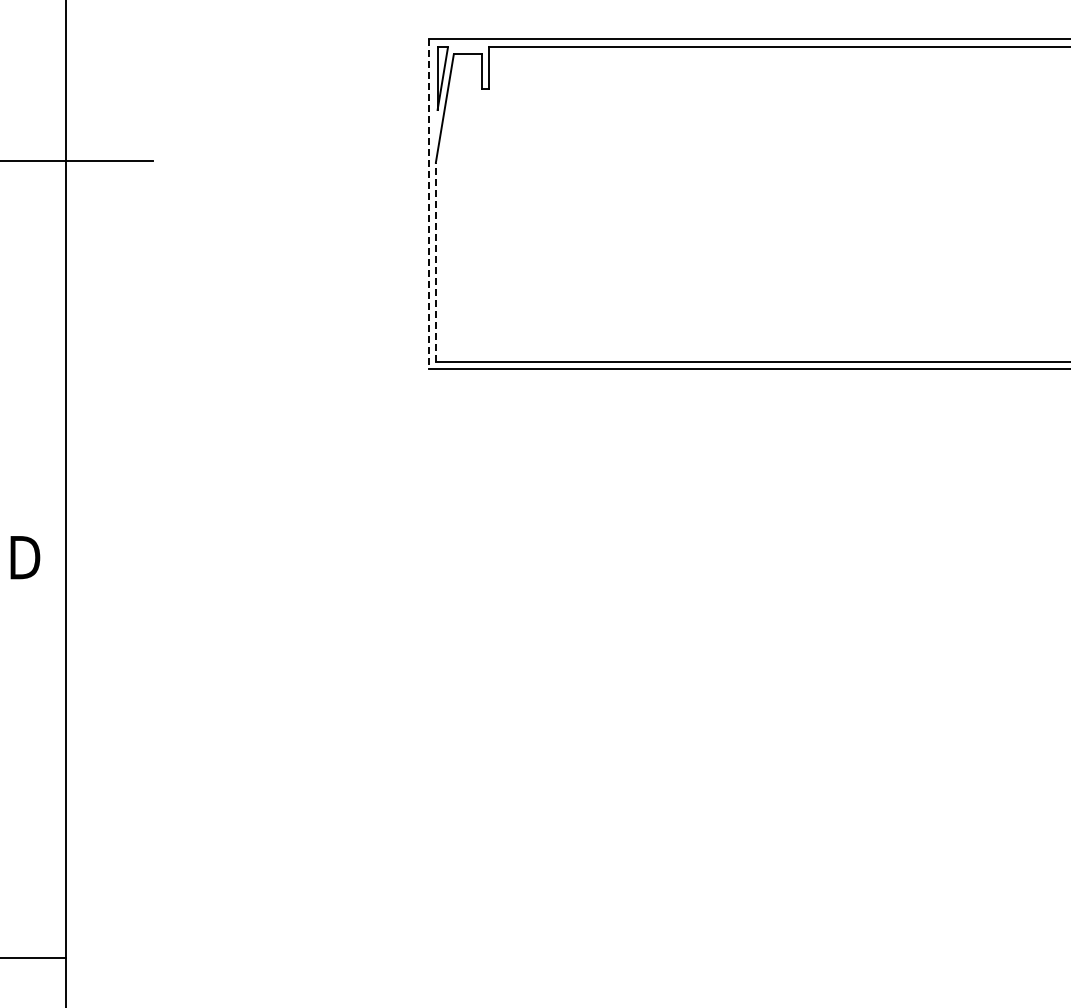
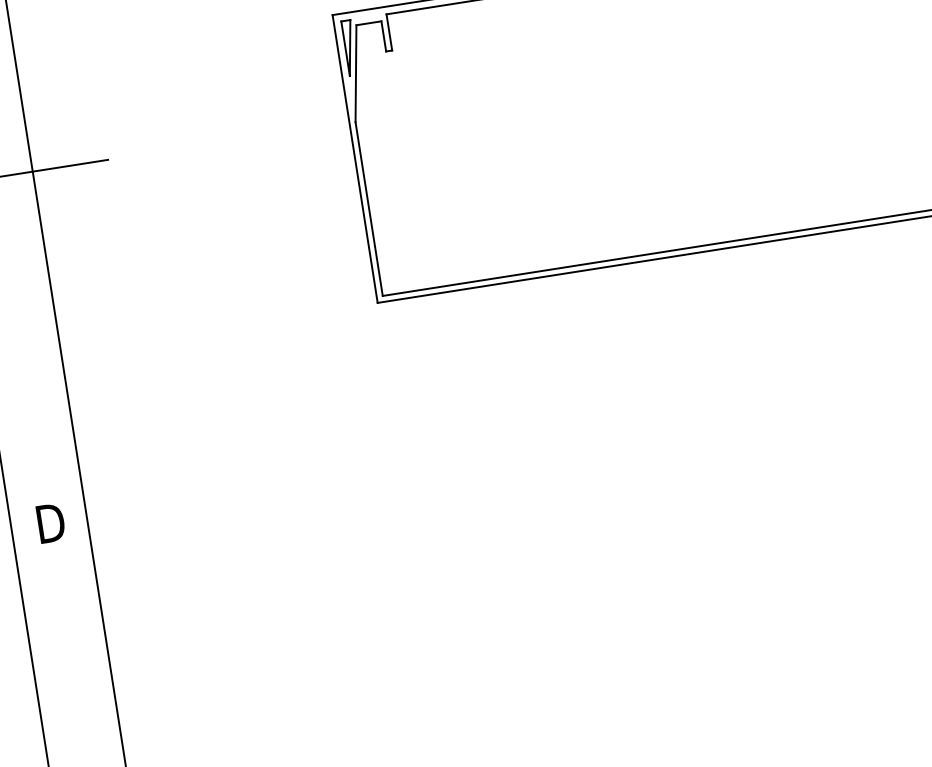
line: (428, 203) -> (354, 158), dashed -> solid
line: (435, 261) -> (368, 208), dashed -> solid

